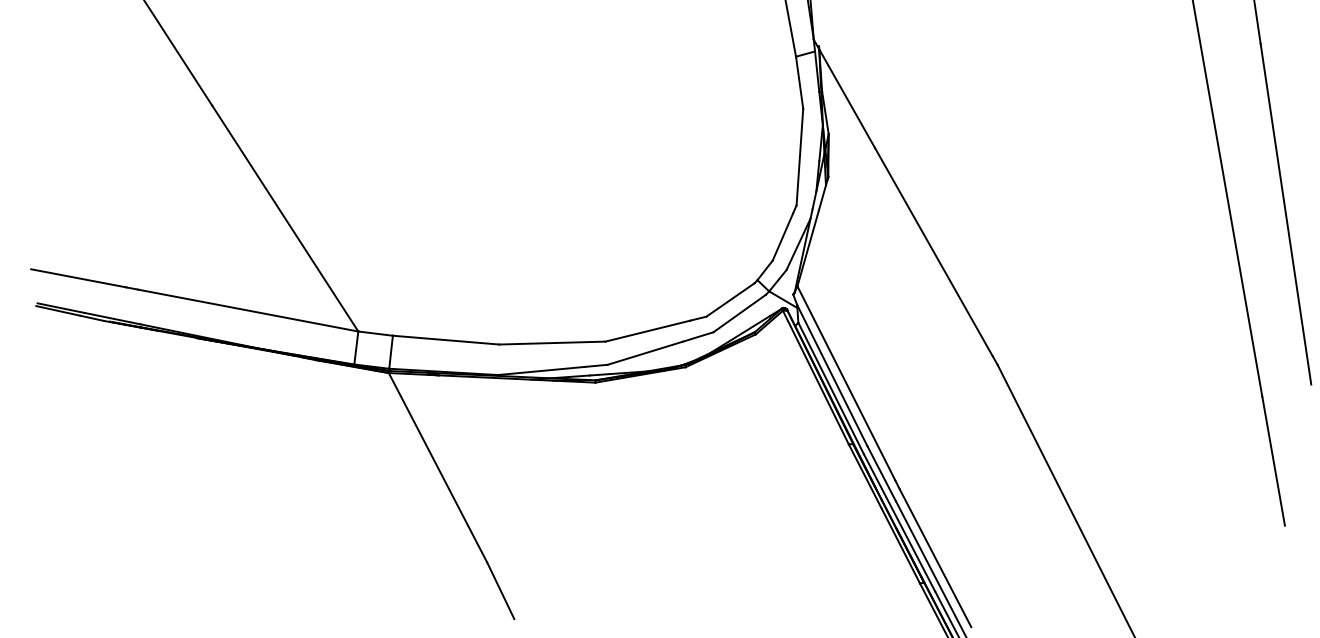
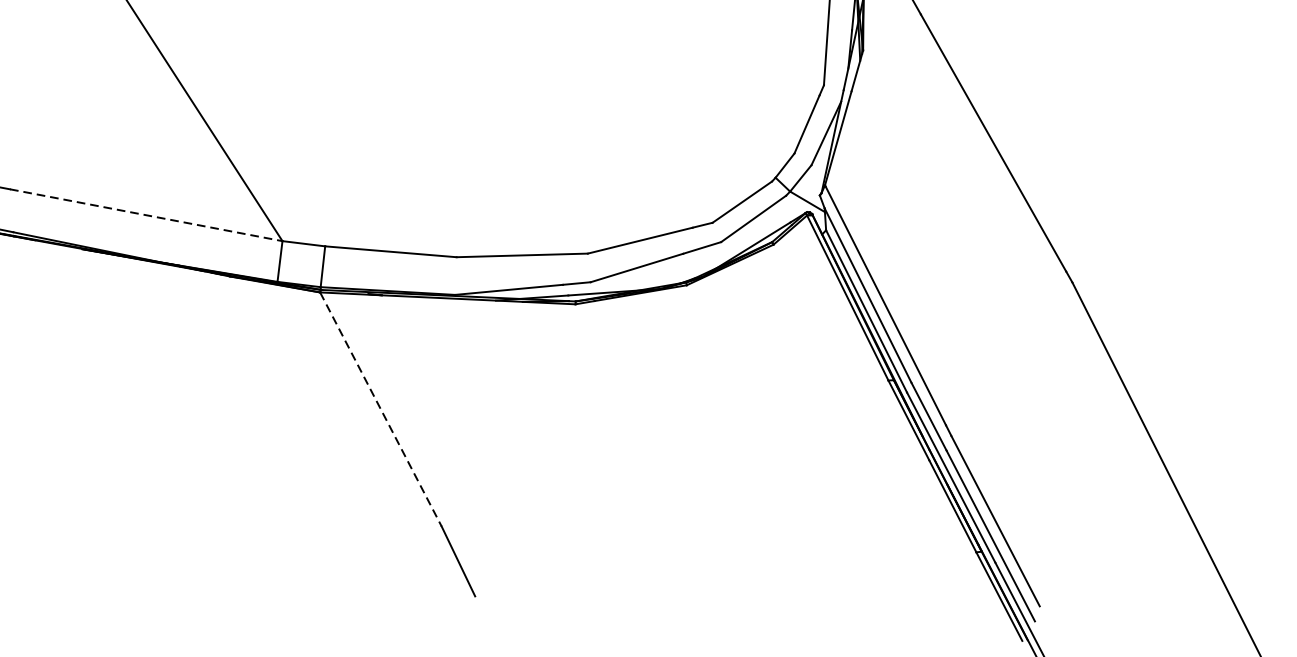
line: (248, 310) -> (146, 215), solid -> dashed
line: (438, 467) -> (381, 409), solid -> dashed

